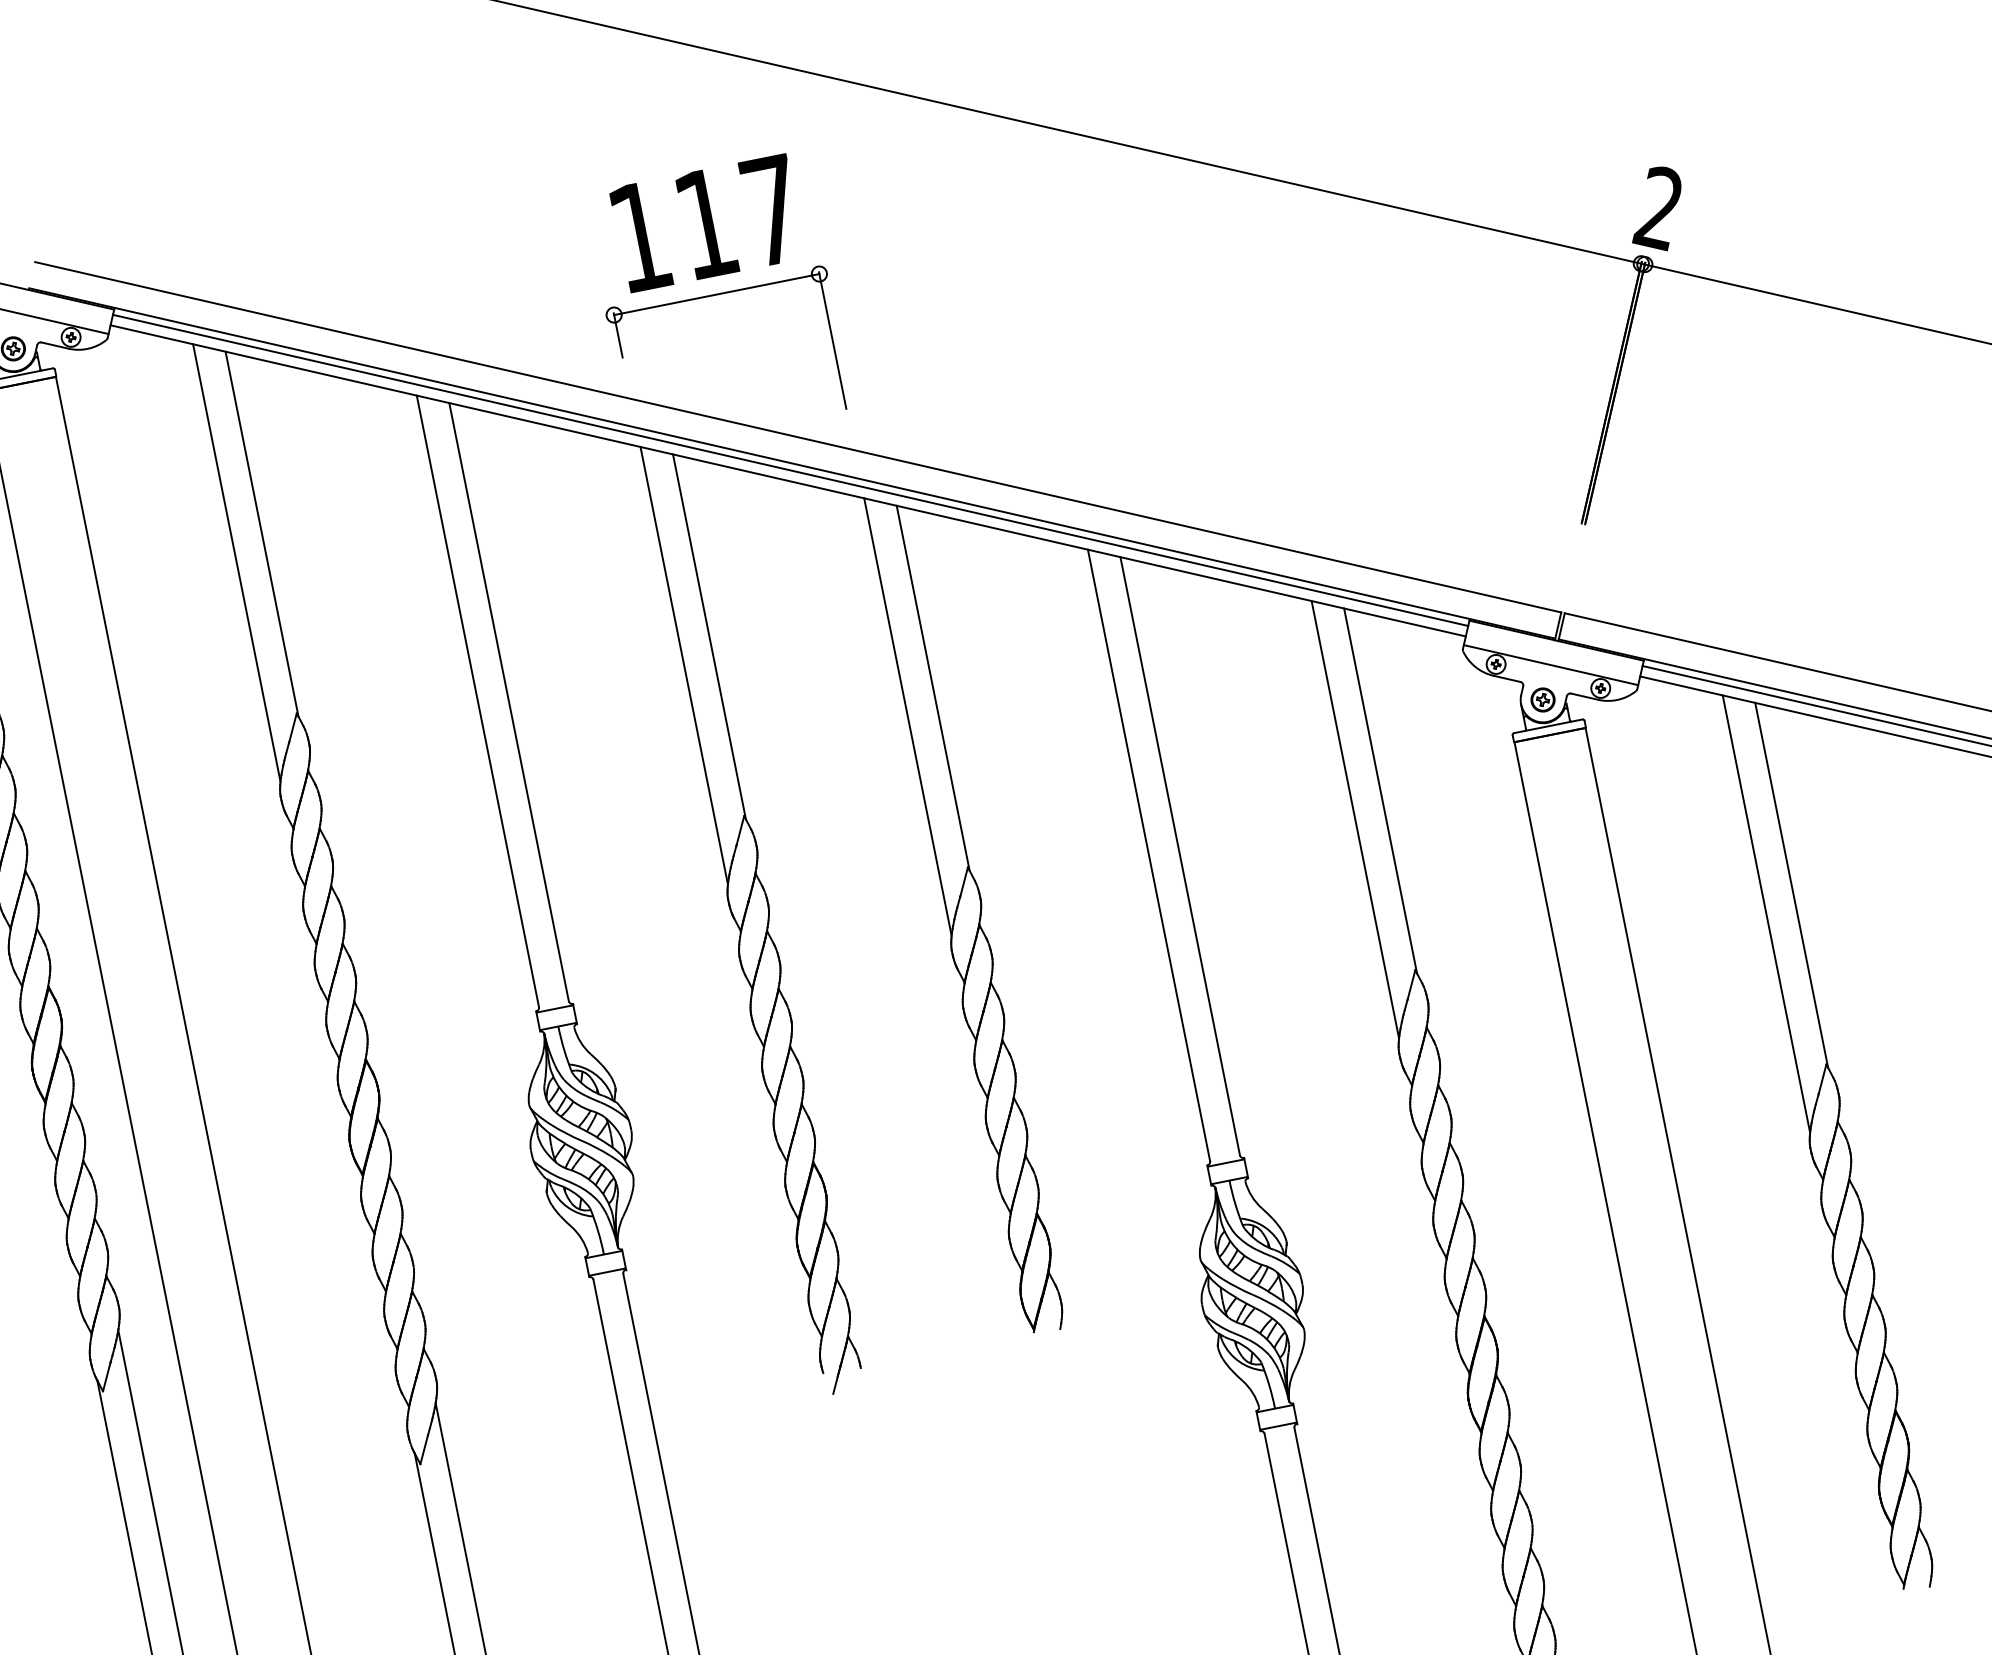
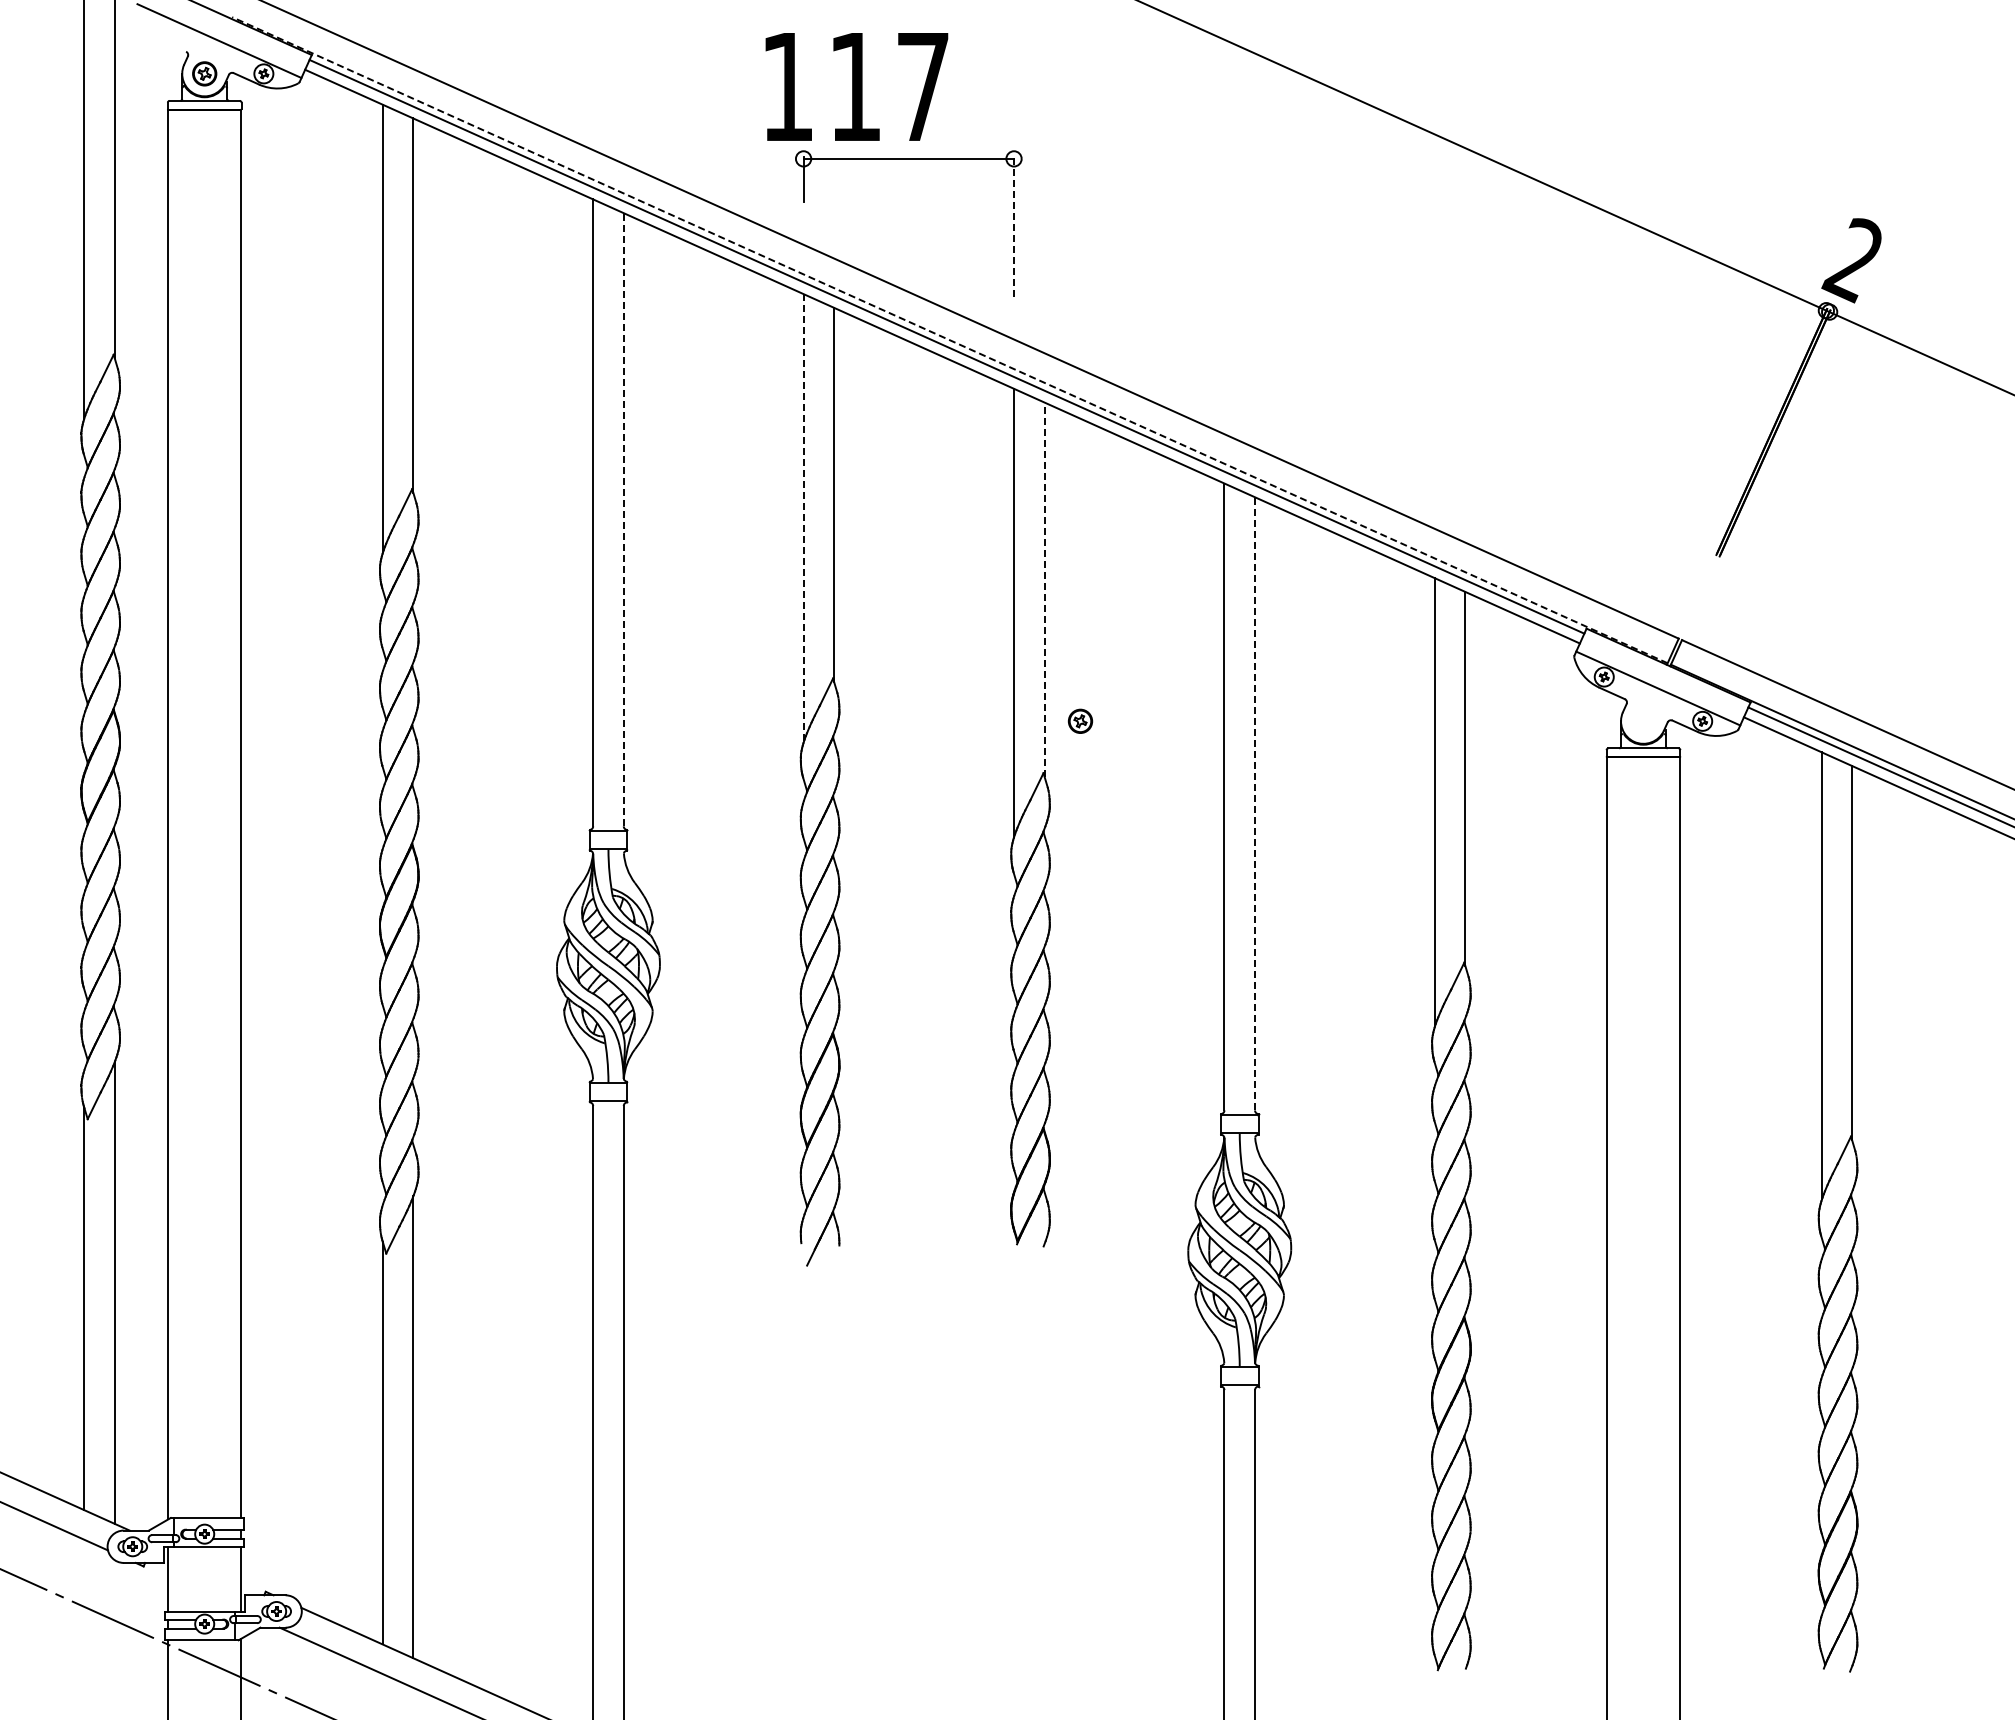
text: (707, 223) -> (856, 86), moved
line: (833, 340) -> (1014, 227), solid -> dashed
line: (791, 463) -> (949, 340), solid -> dashed
line: (683, 664) -> (803, 517), solid -> dashed
line: (933, 688) -> (1044, 589), solid -> dashed
part: (1542, 699) -> (1080, 720), moved
line: (508, 701) -> (623, 519), solid -> dashed
line: (1180, 855) -> (1255, 803), solid -> dashed

